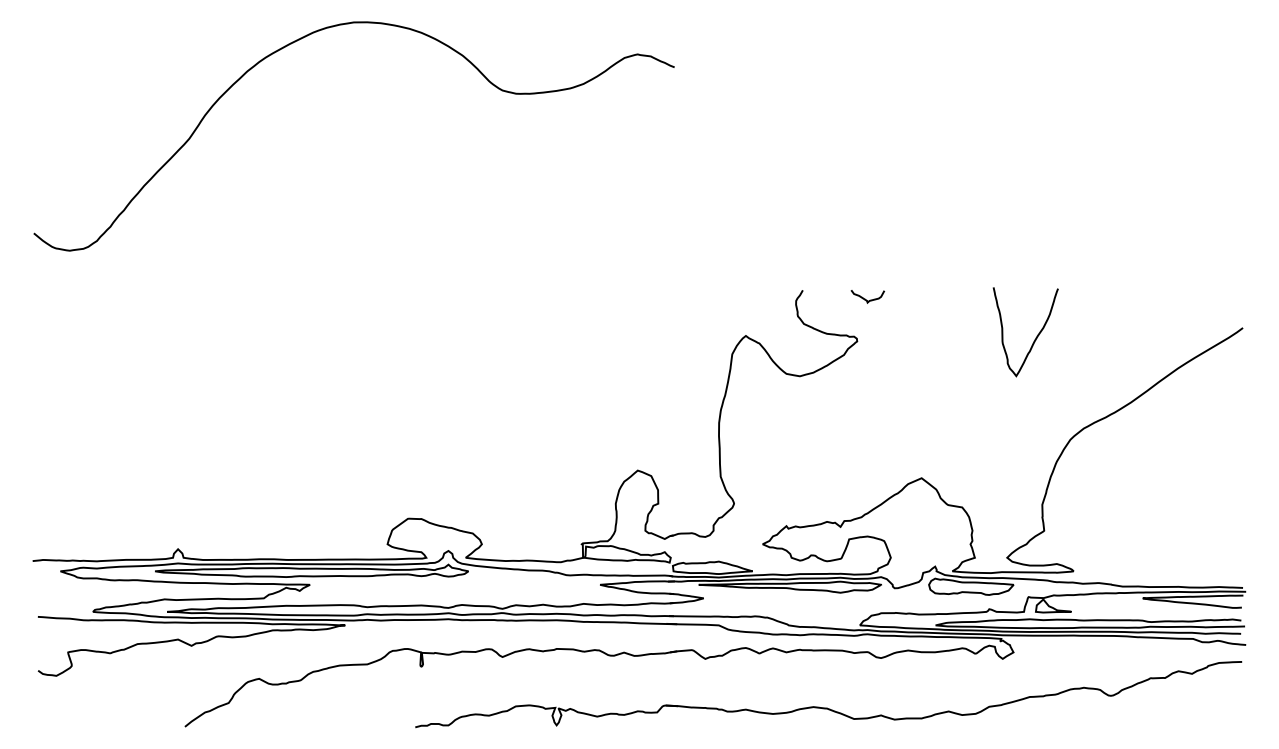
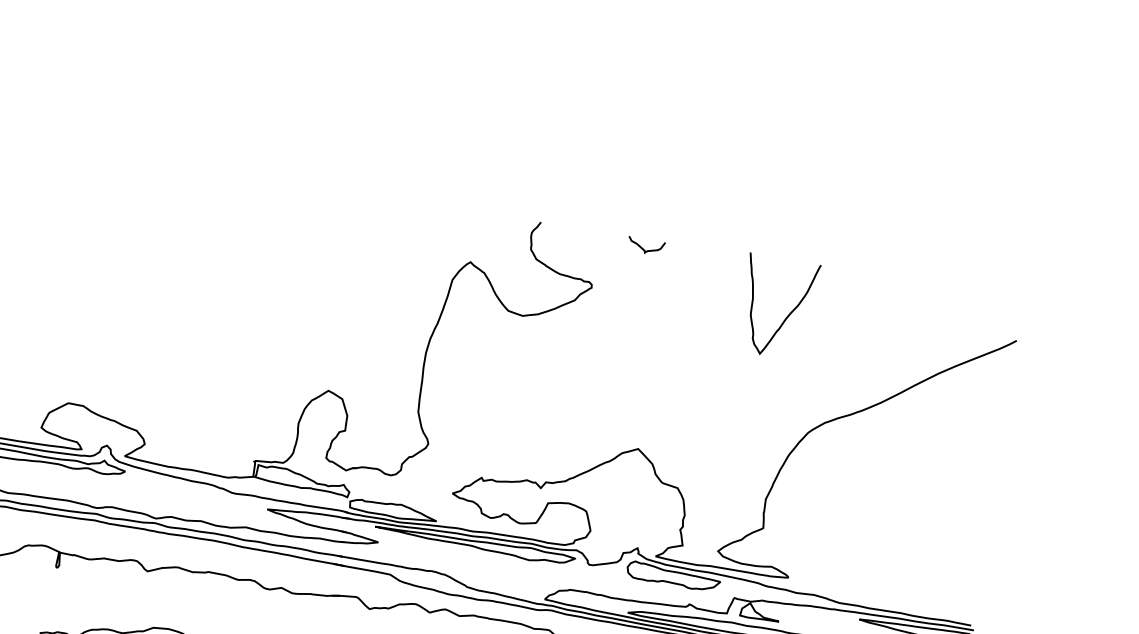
curve: (865, 298) -> (643, 247), moved

